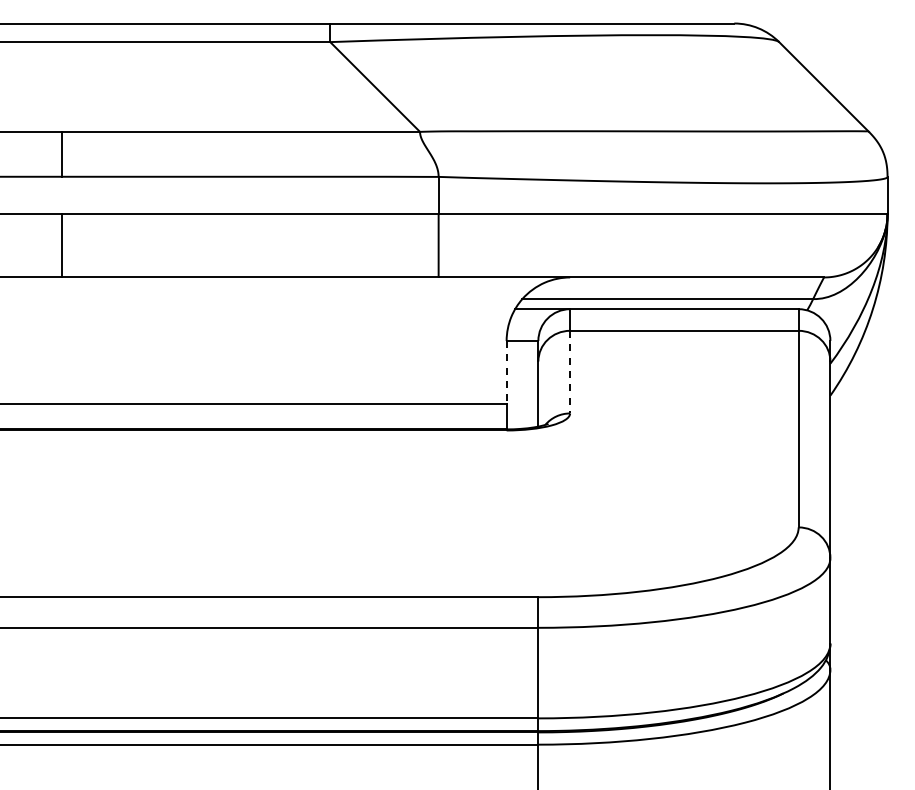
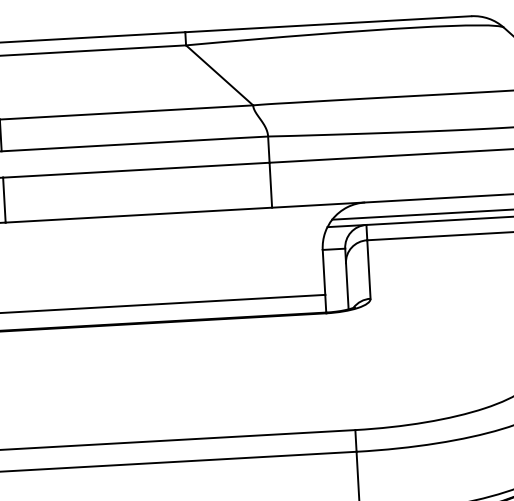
line: (506, 372) -> (323, 272), dashed -> solid
line: (570, 372) -> (369, 269), dashed -> solid

